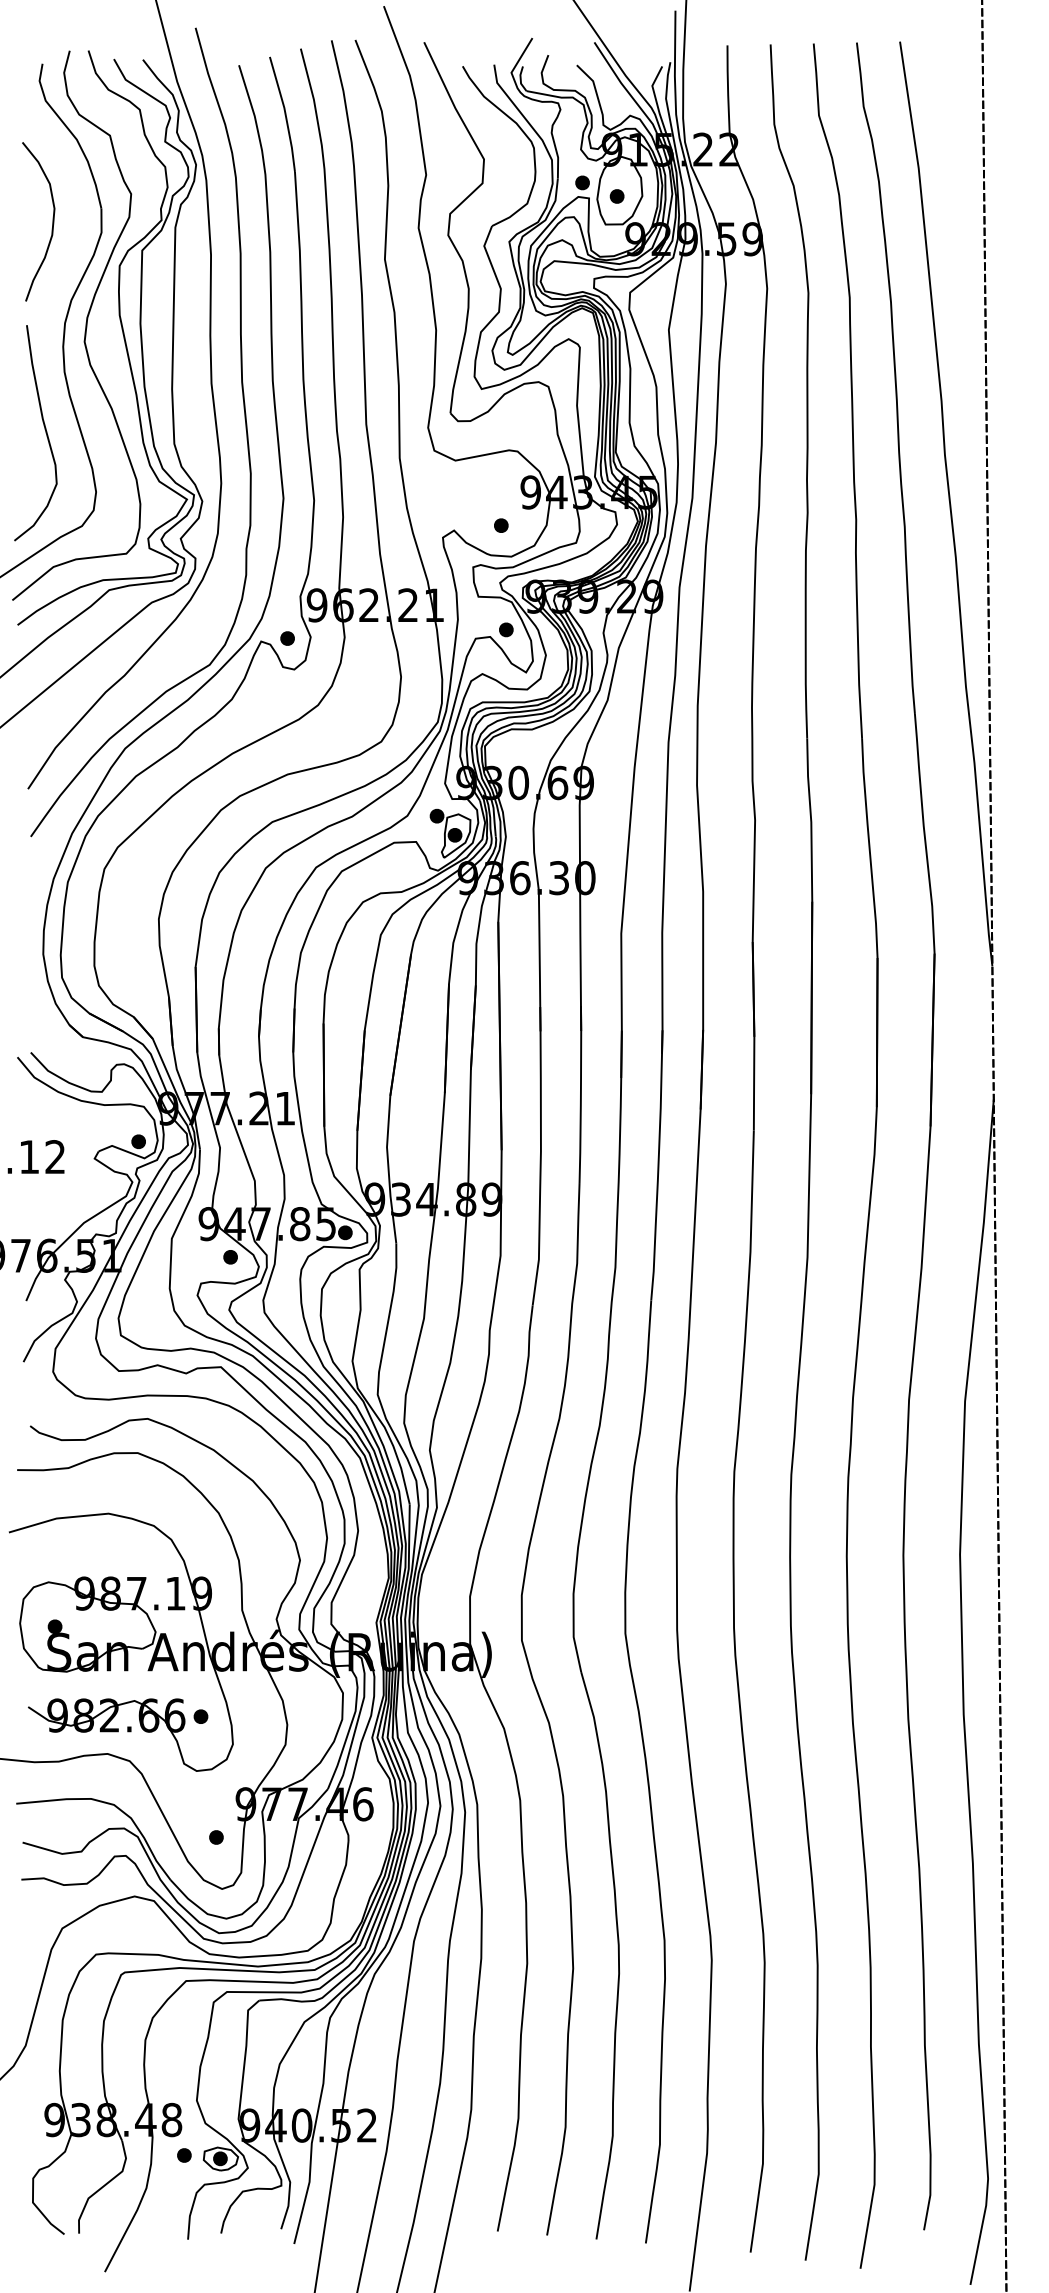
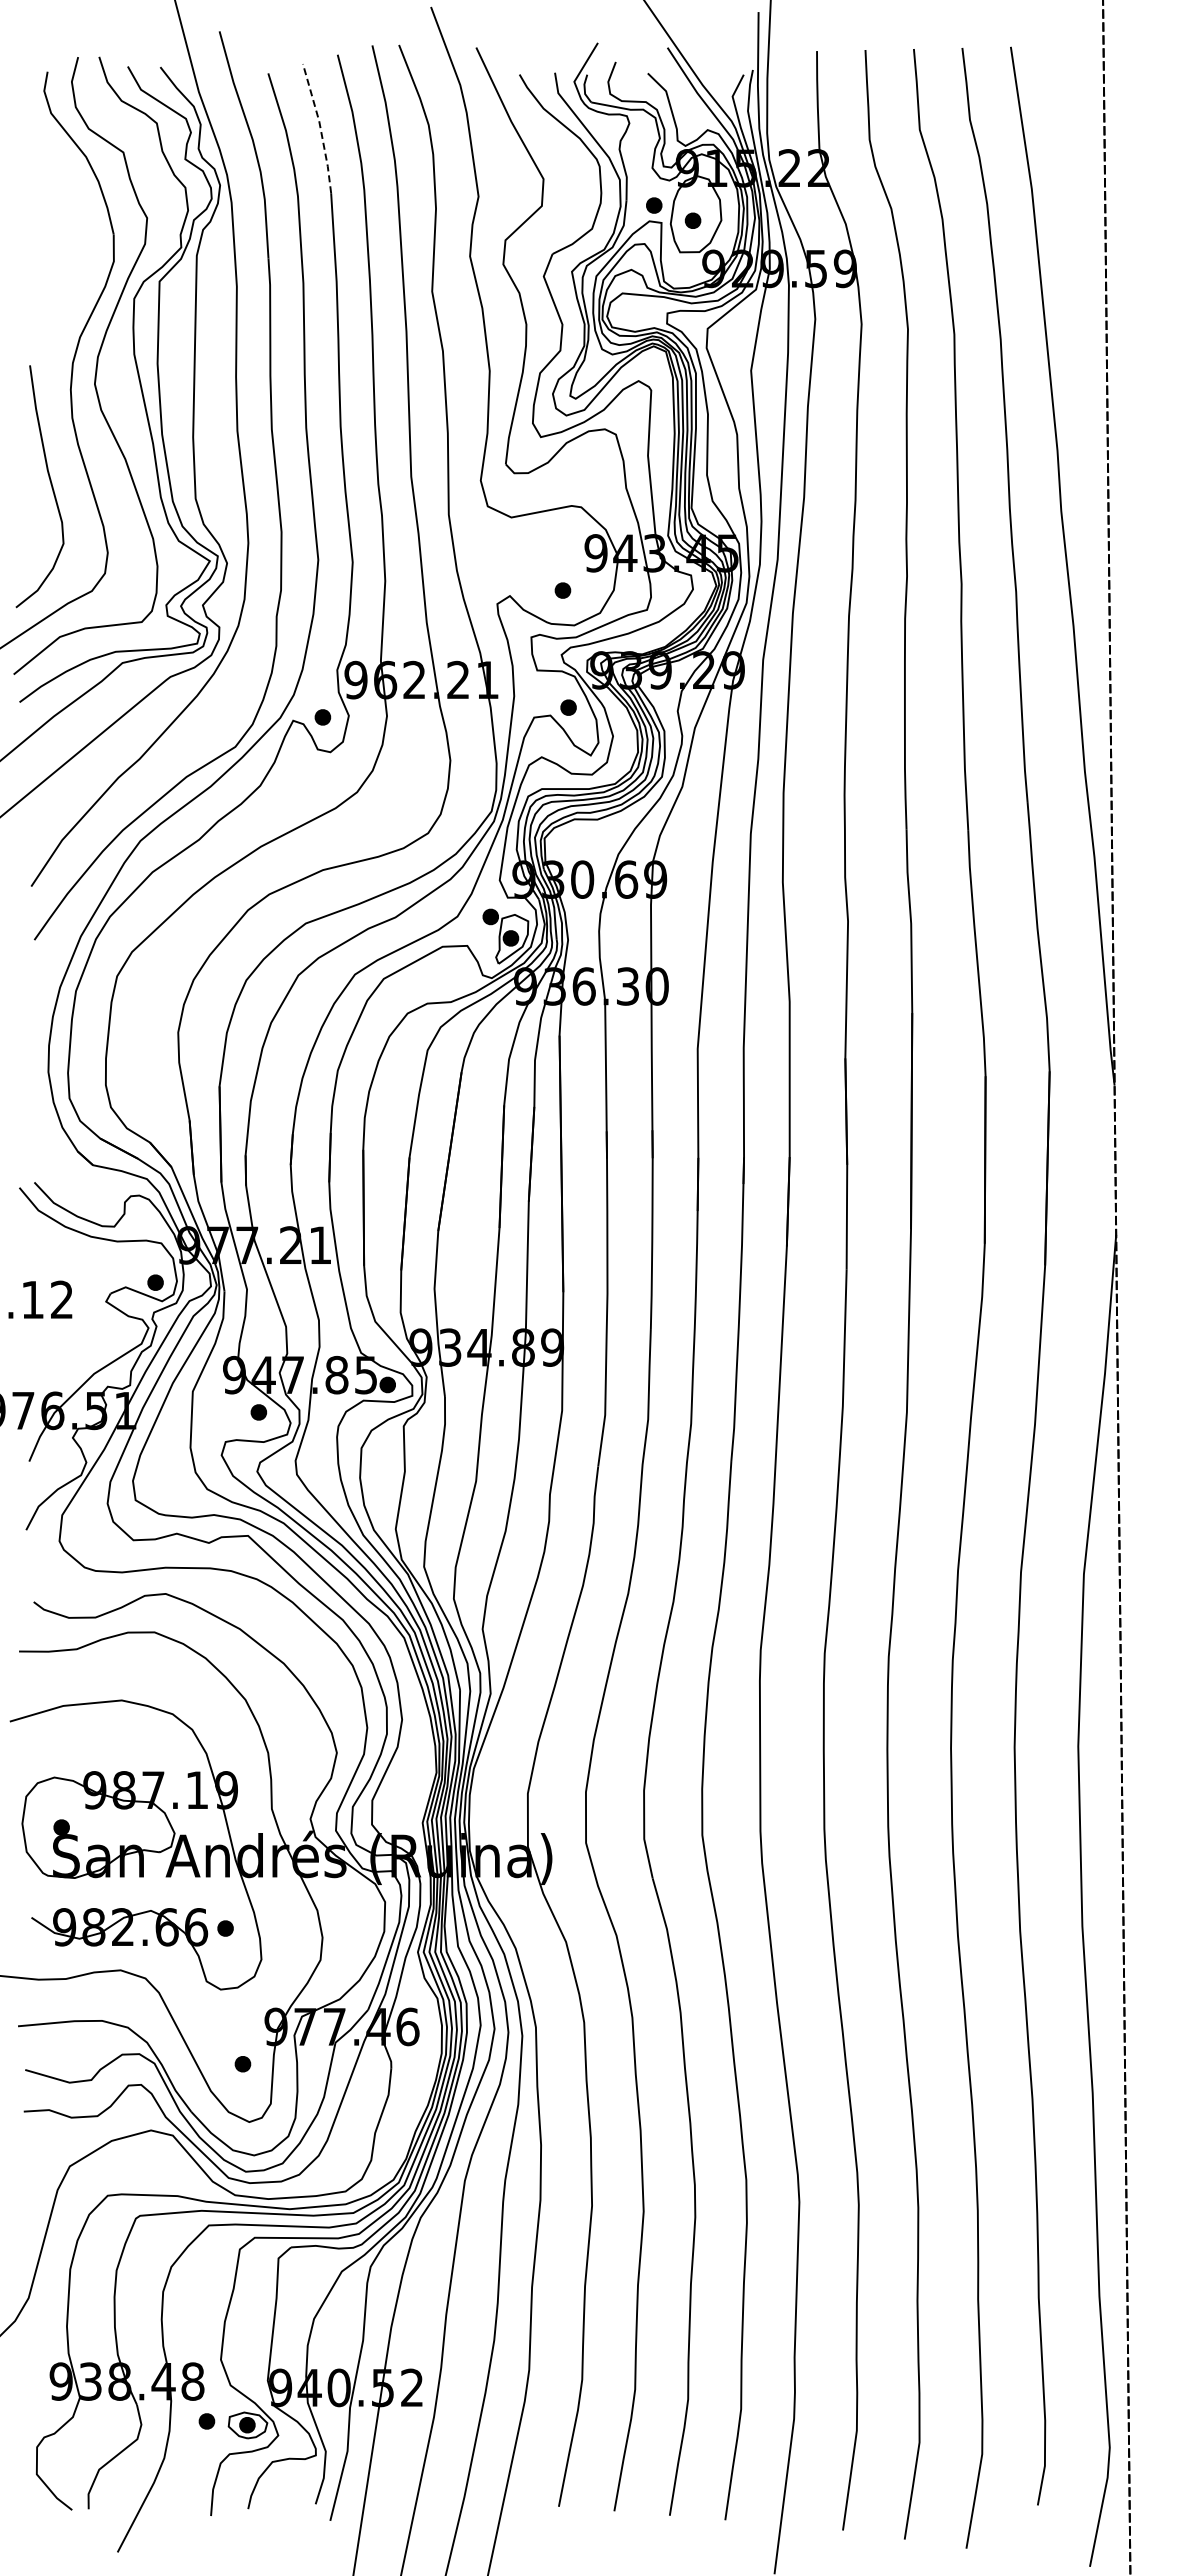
line: (285, 114) -> (320, 128), solid -> dashed
curve: (52, 222) -> (58, 249), removed

